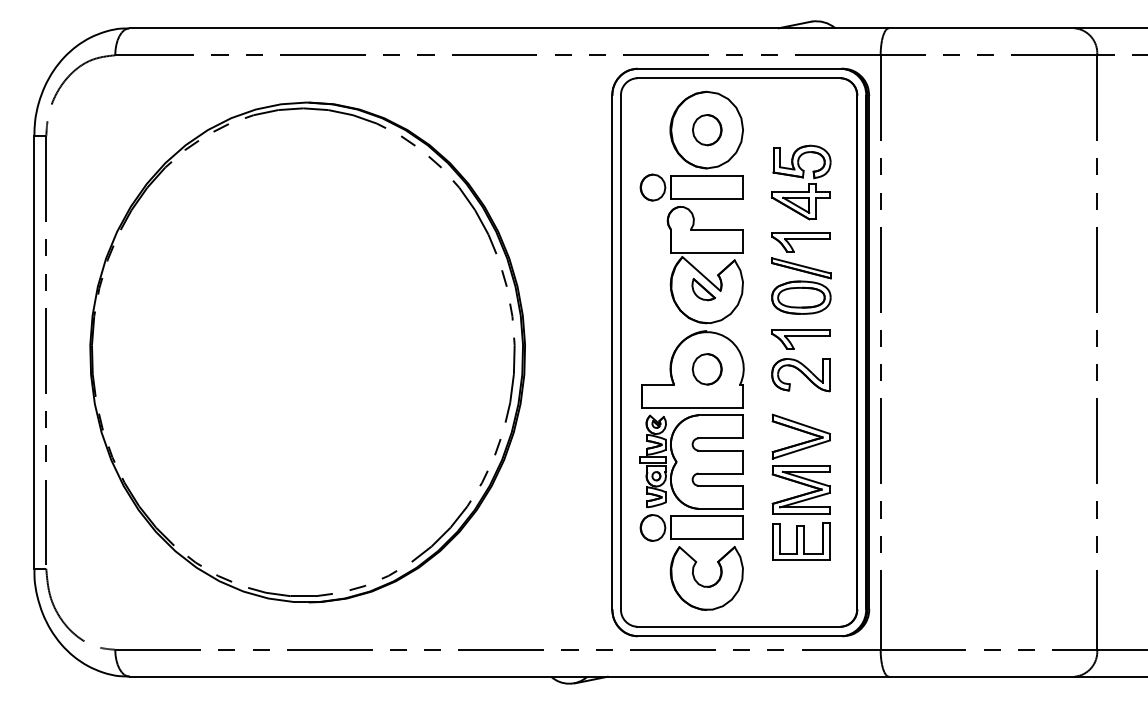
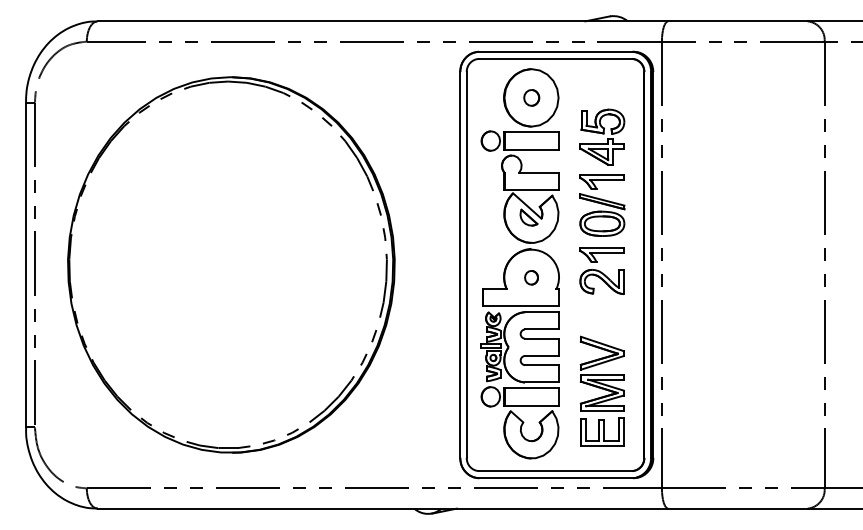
part: (707, 129) -> (531, 97), size x0.7
part: (707, 369) -> (531, 277), size x0.6
part: (800, 486) -> (601, 390), moved

